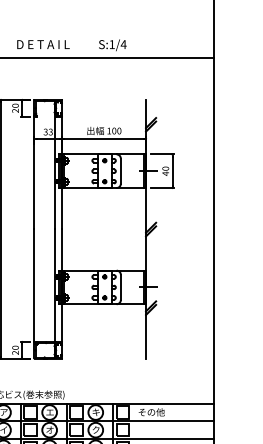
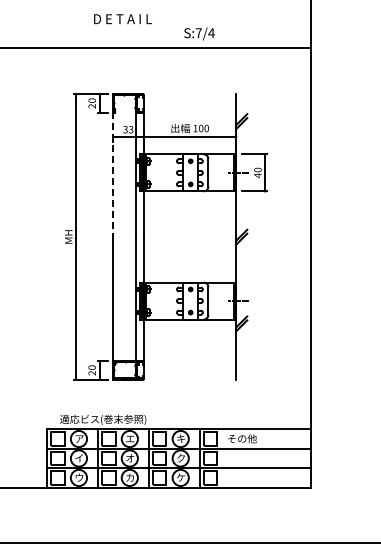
text: (42, 44) -> (122, 19), moved
text: (111, 44) -> (198, 33), S:1/4 -> S:7/4
line: (34, 173) -> (113, 175), solid -> dashed

